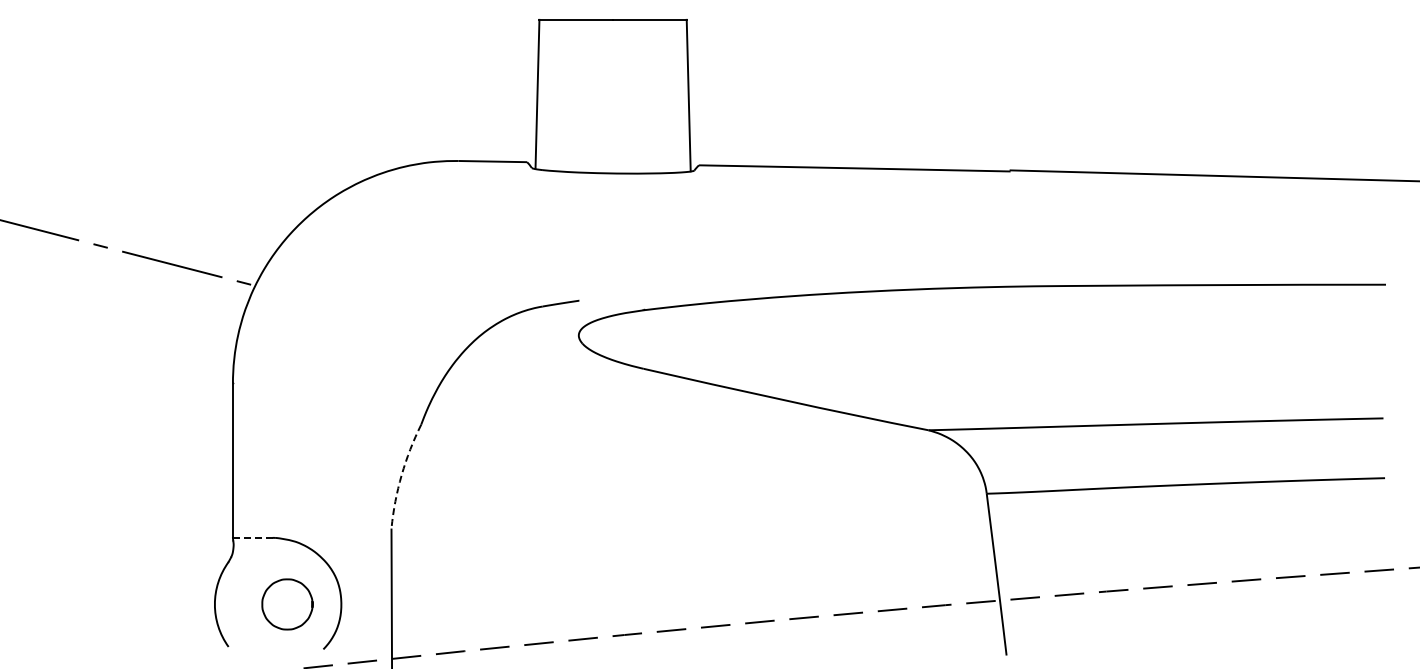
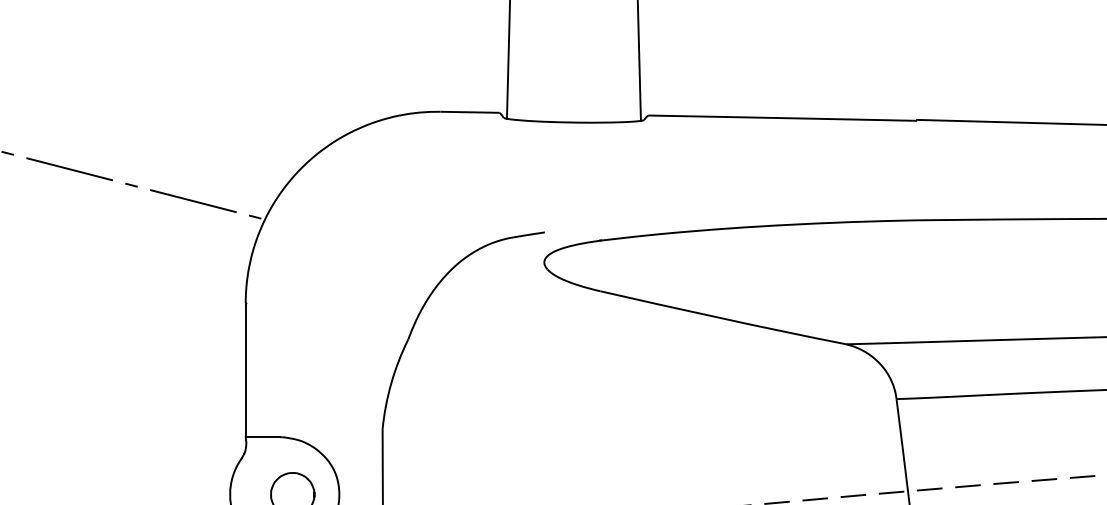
arc: (401, 475) -> (391, 383), dashed -> solid
line: (252, 537) -> (262, 436), dashed -> solid

